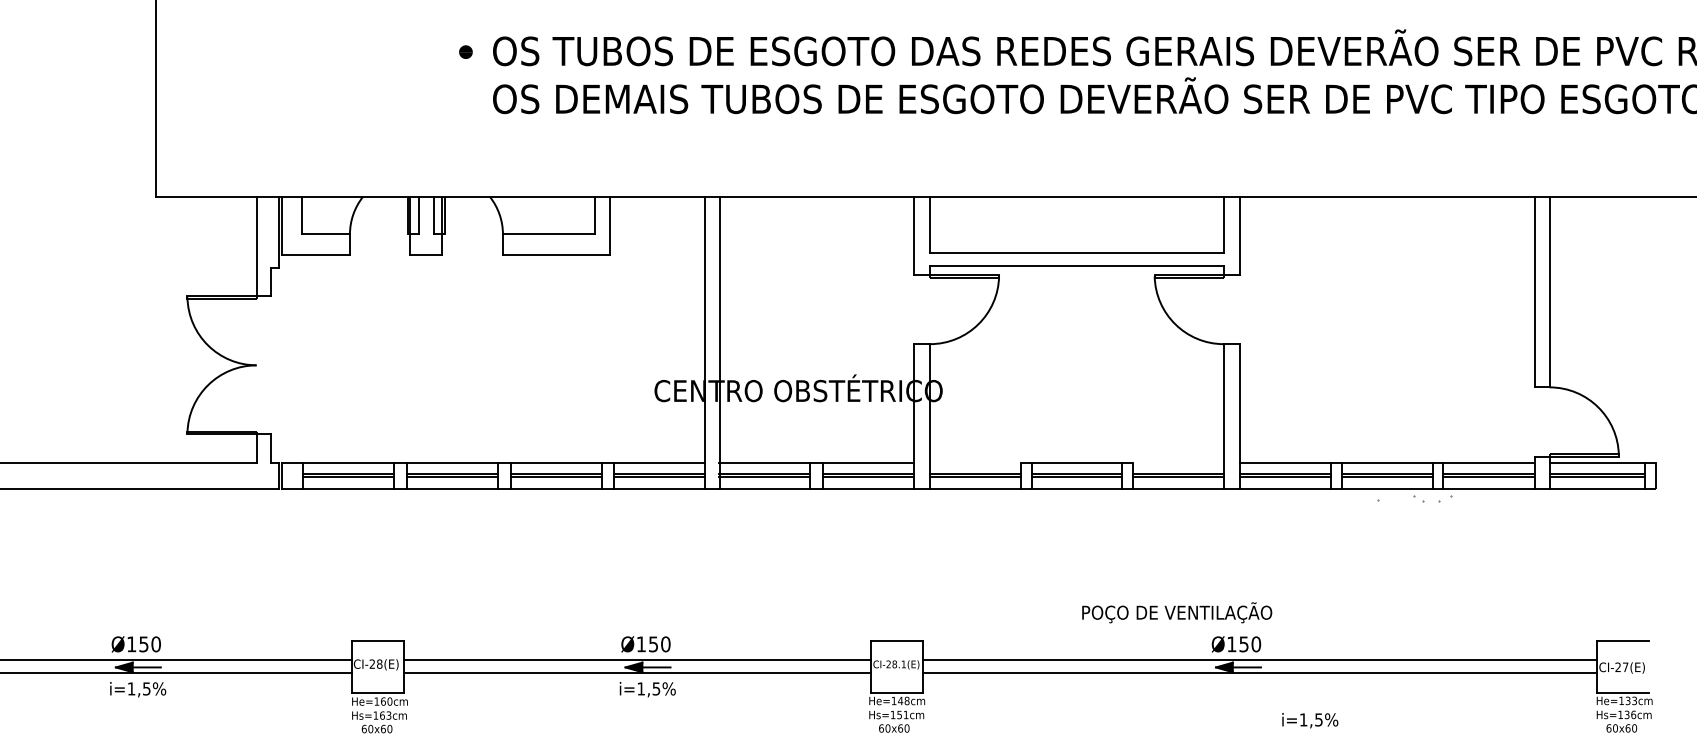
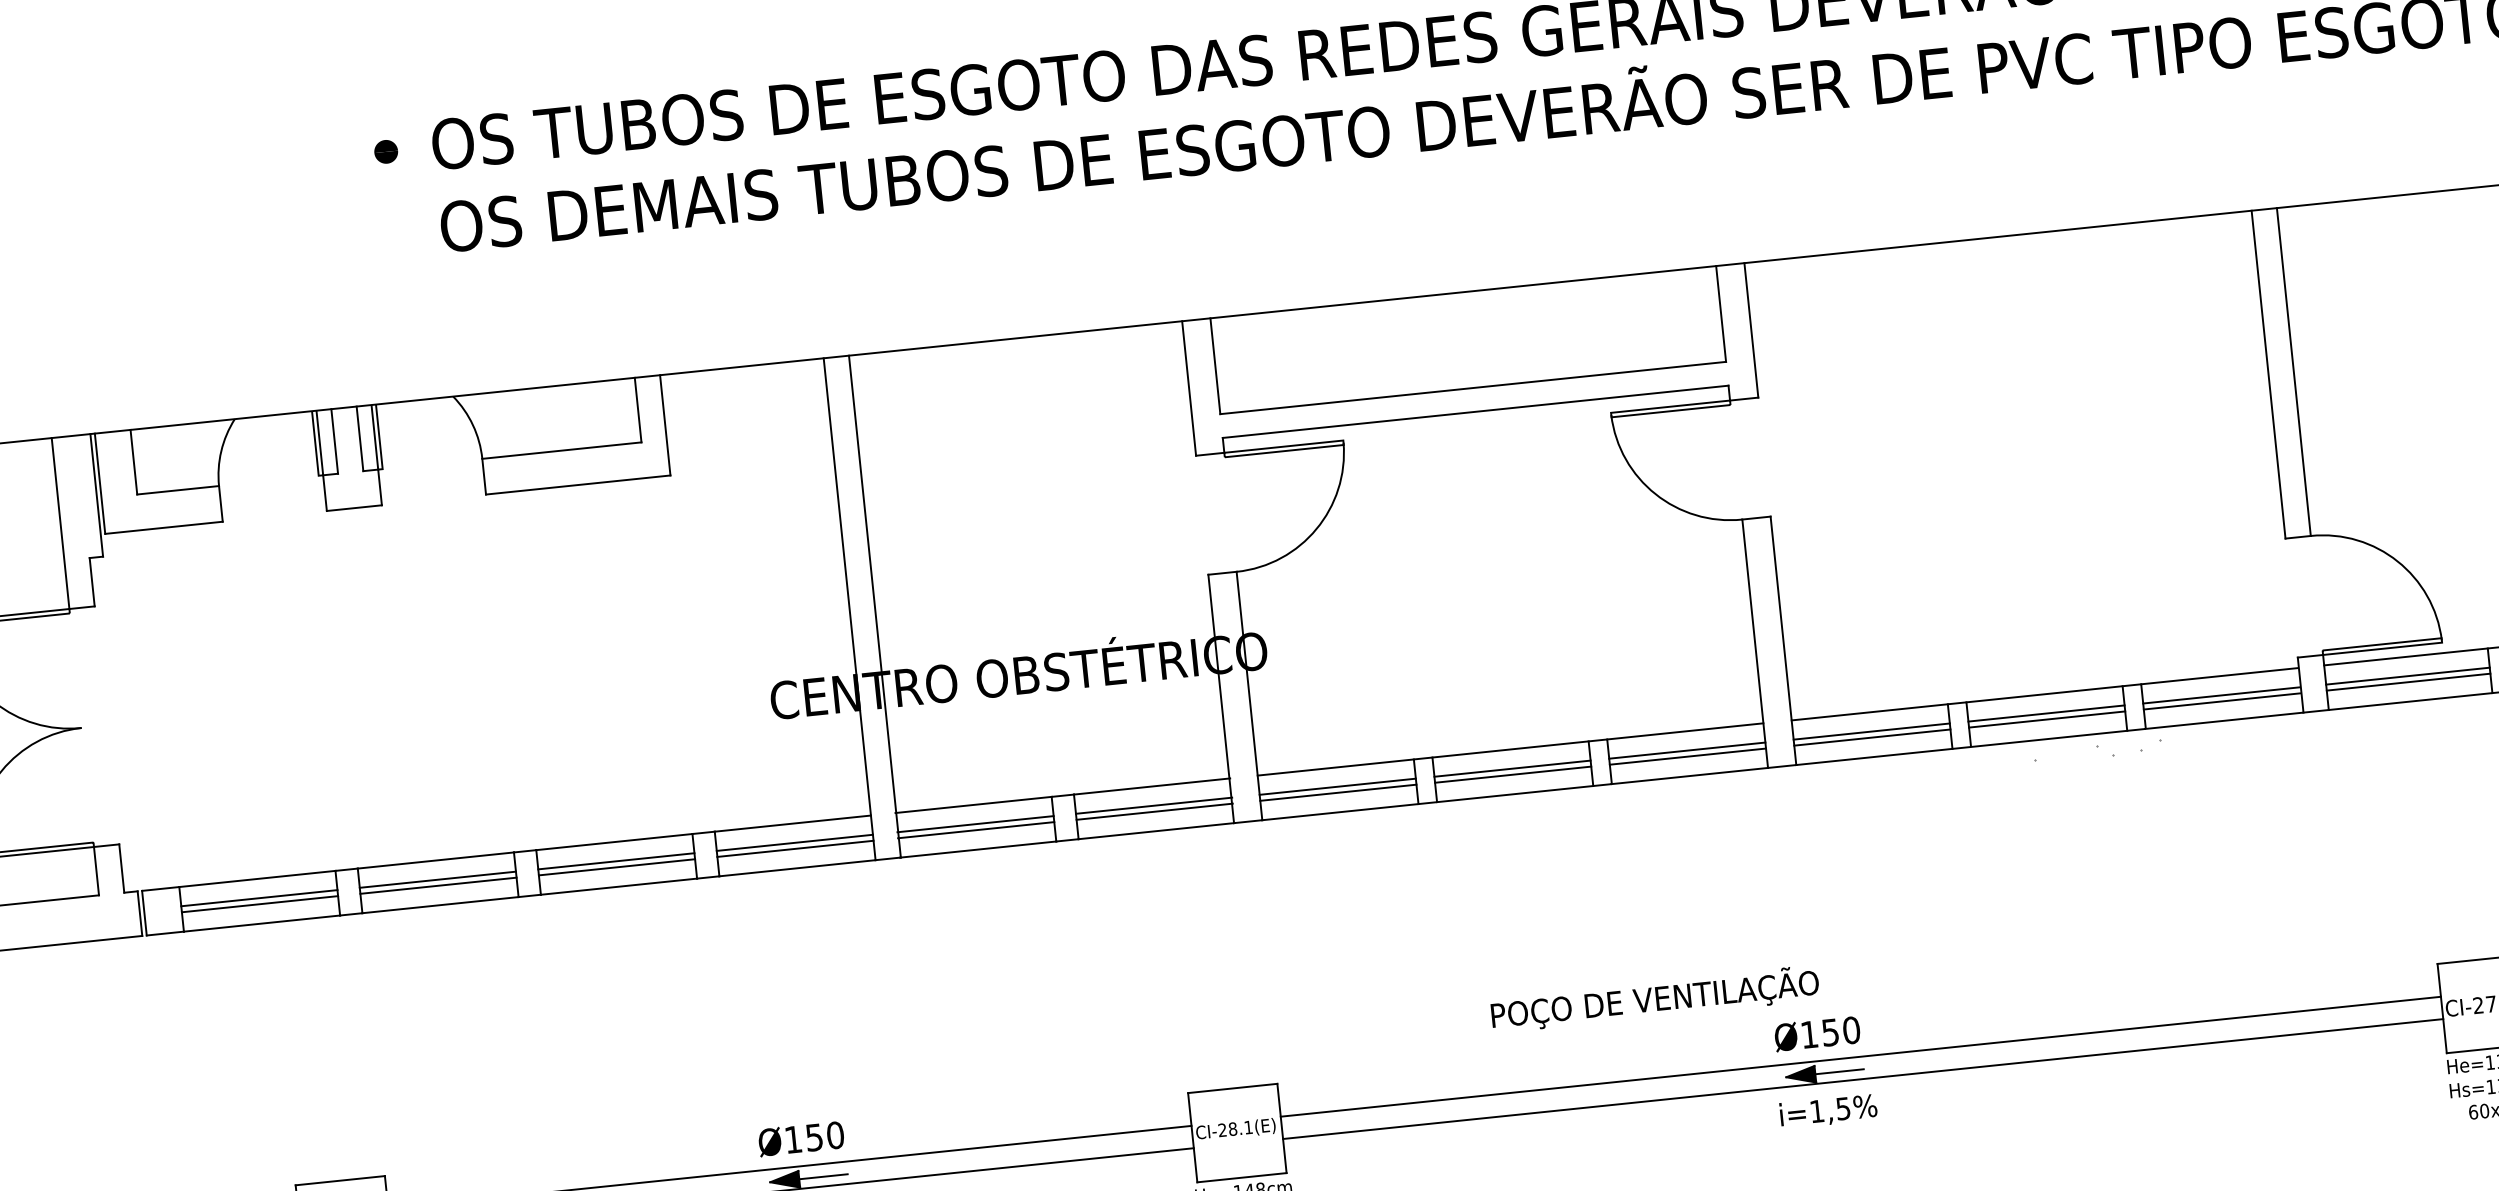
line: (974, 462) -> (1334, 767), added
line: (1178, 462) -> (1685, 731), added
text: (1177, 612) -> (1655, 998), moved
text: (1310, 720) -> (1828, 1111), moved

